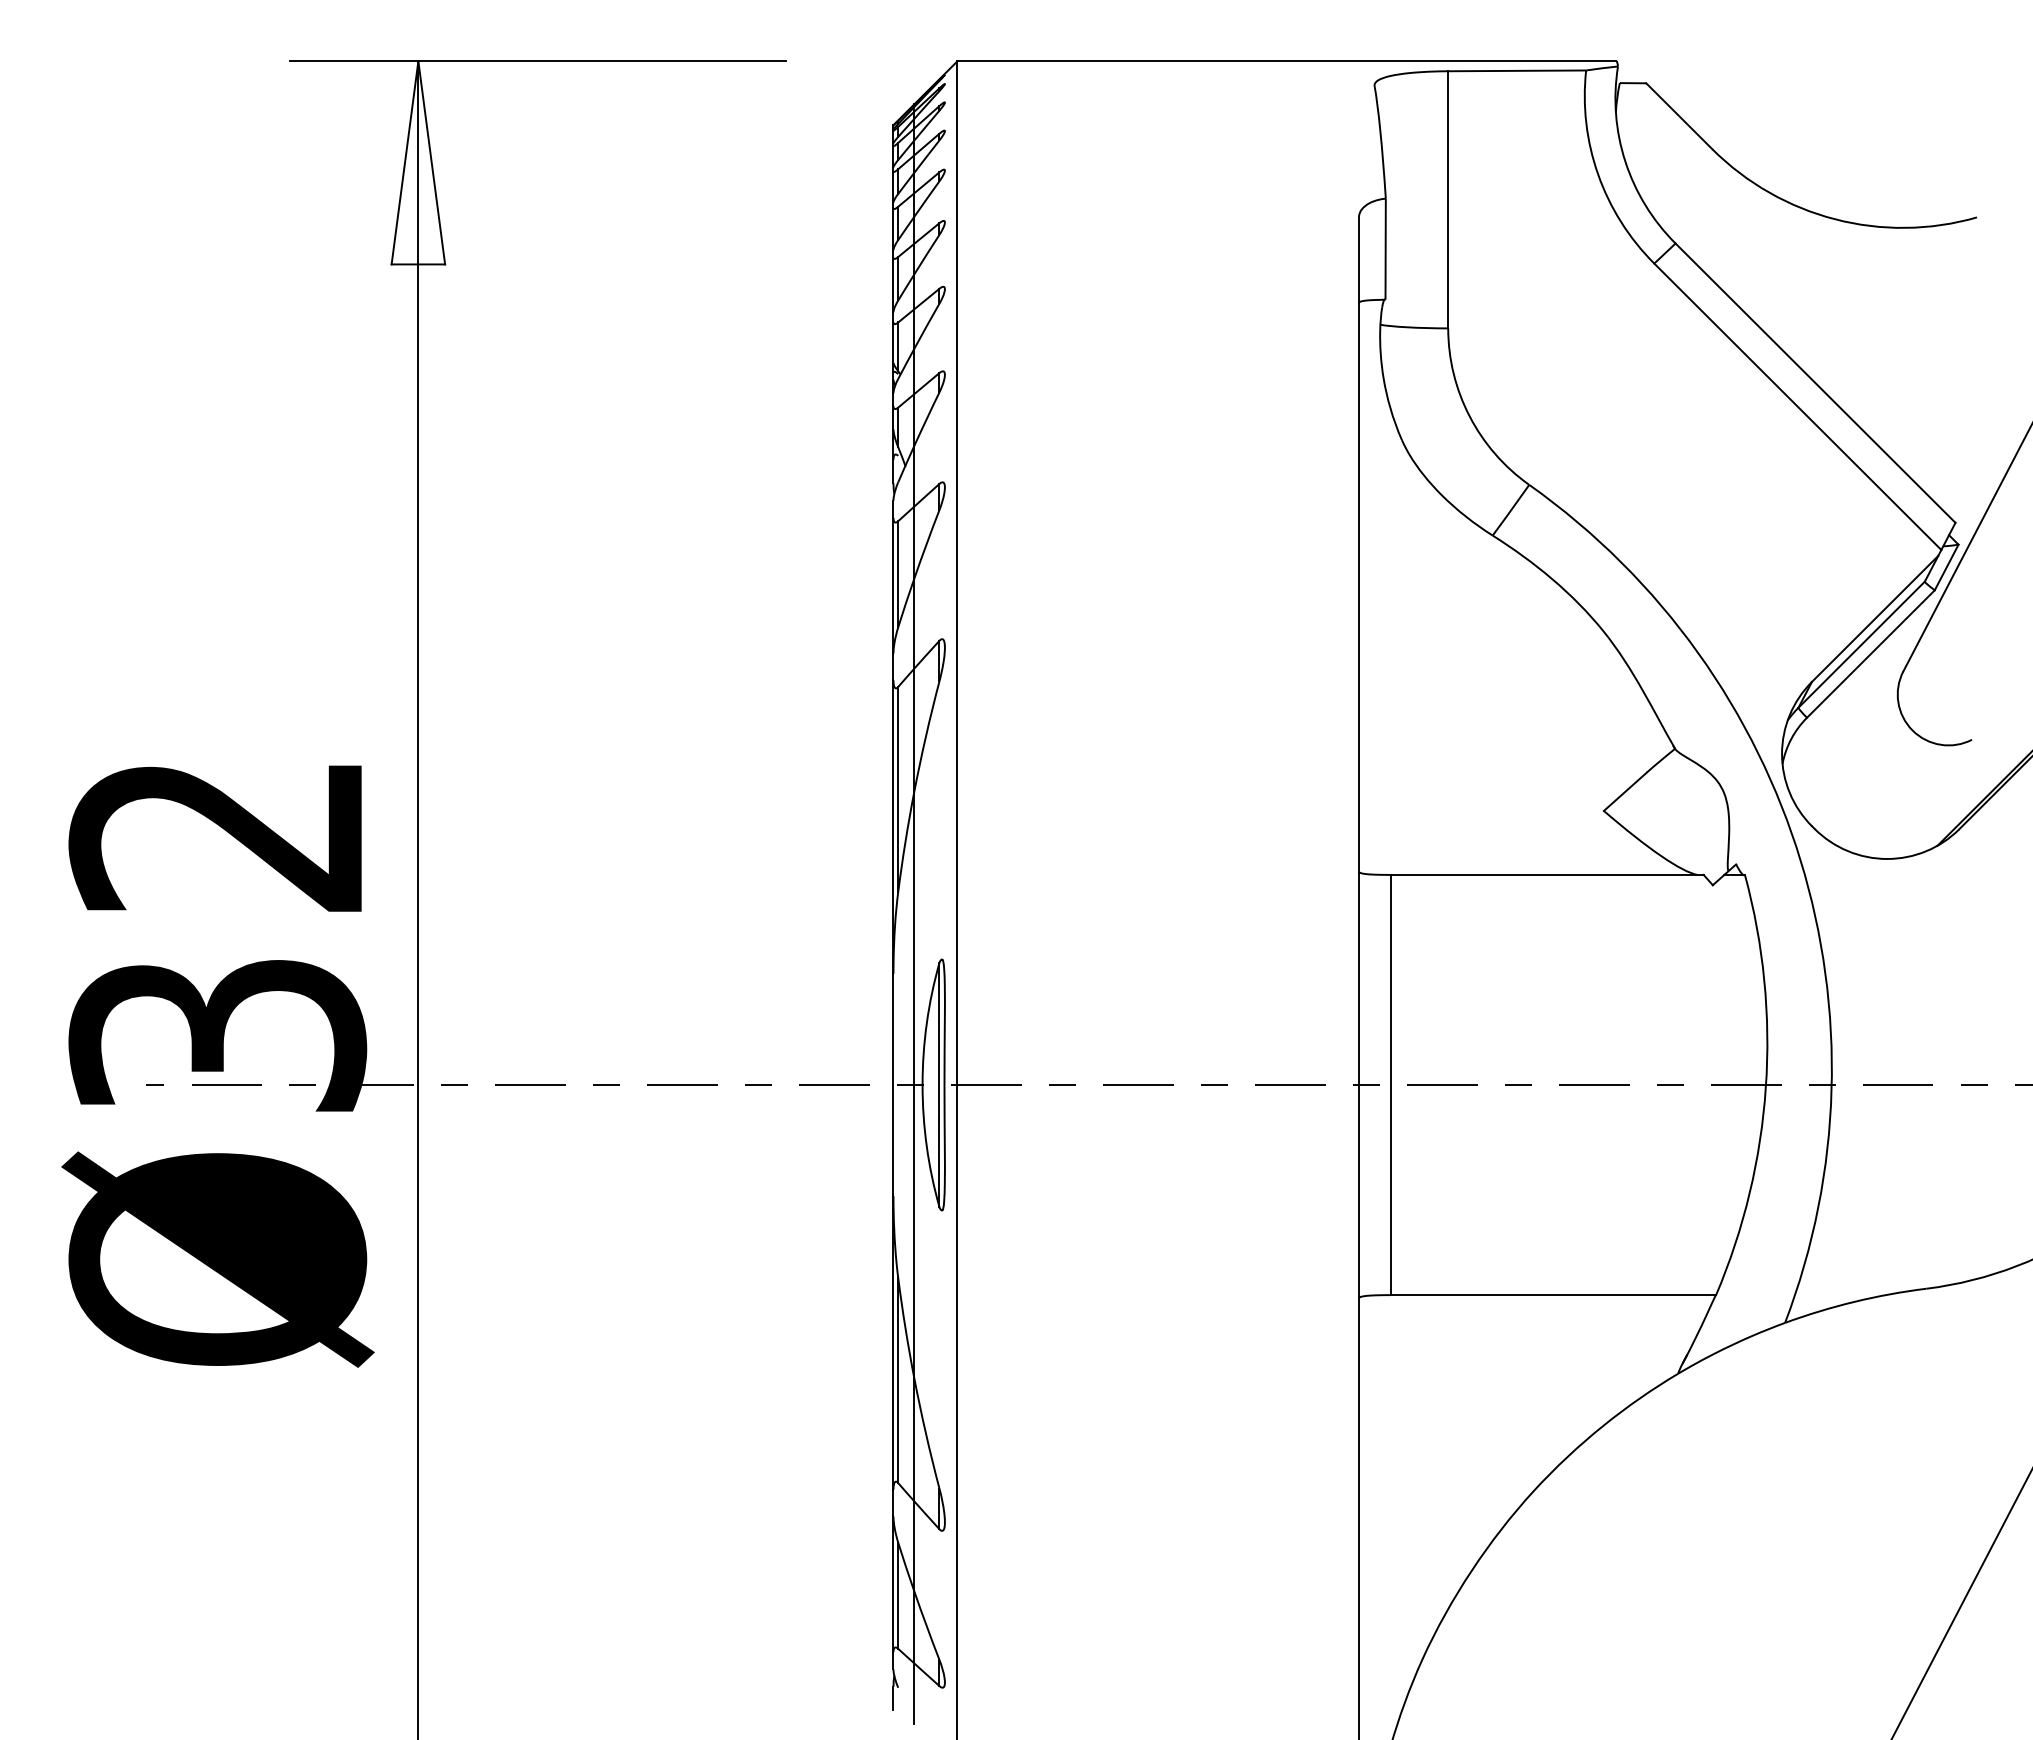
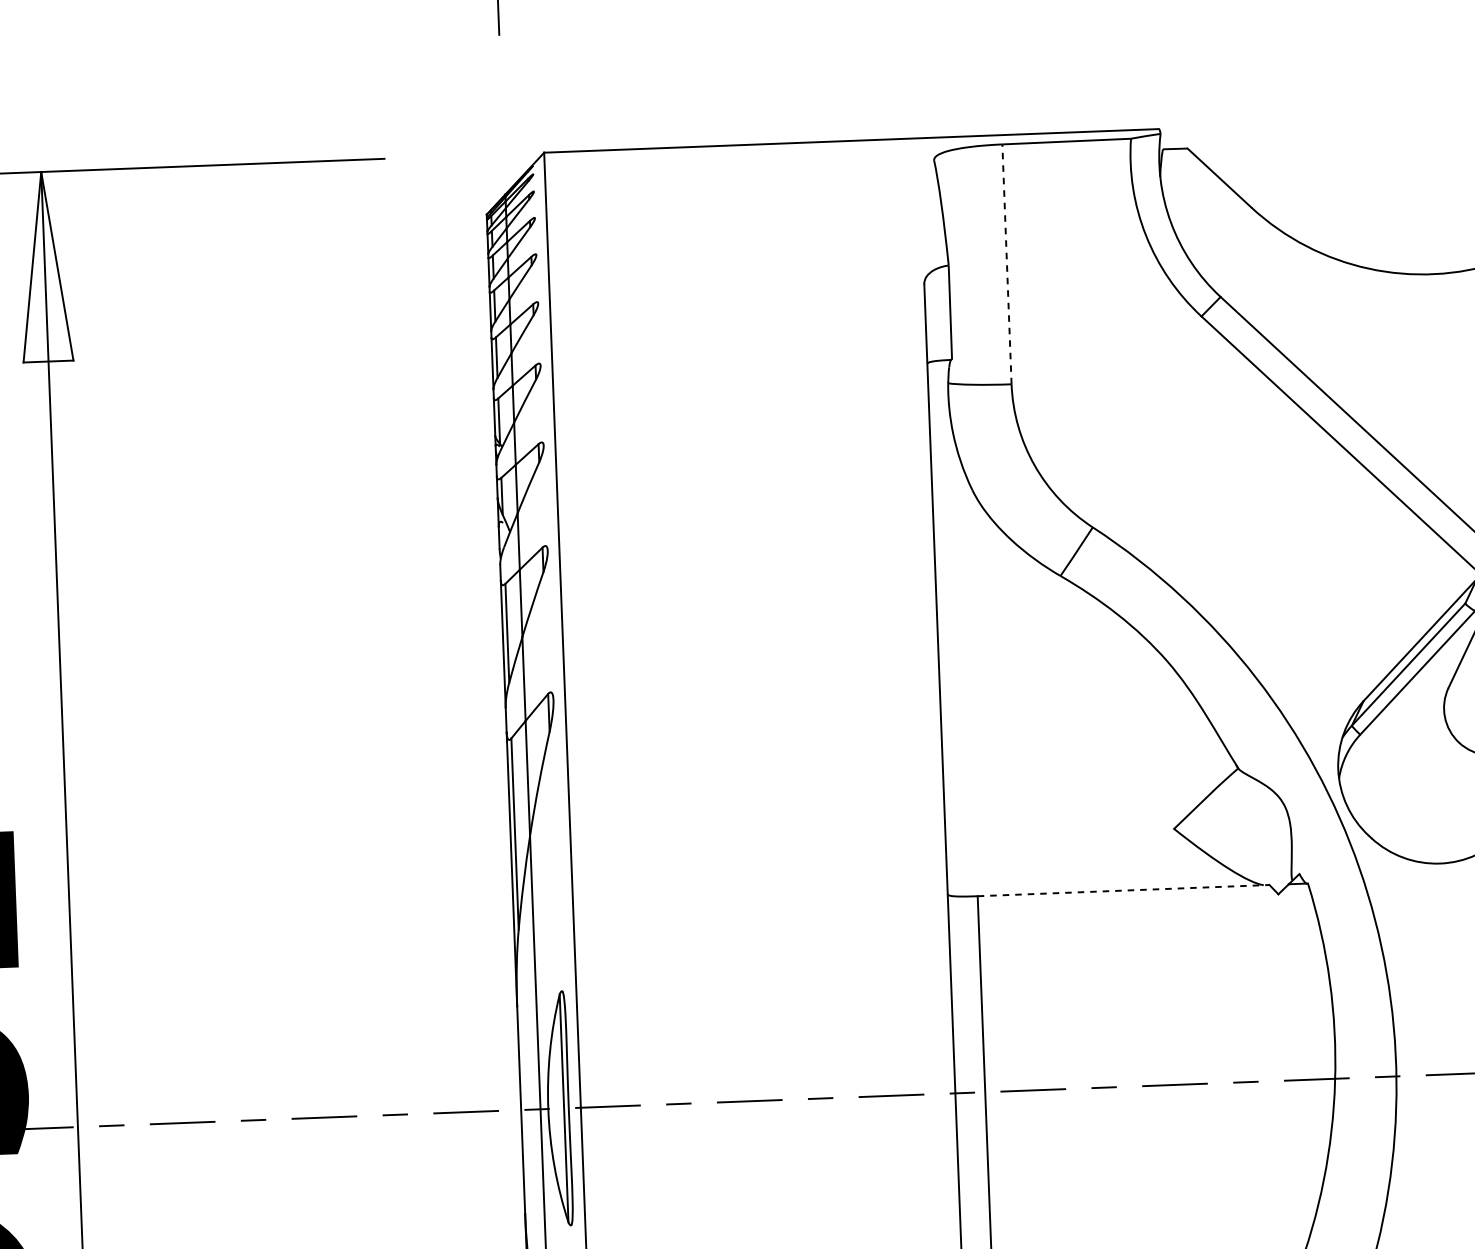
line: (1448, 199) -> (1007, 264), solid -> dashed
line: (1547, 874) -> (1123, 890), solid -> dashed

